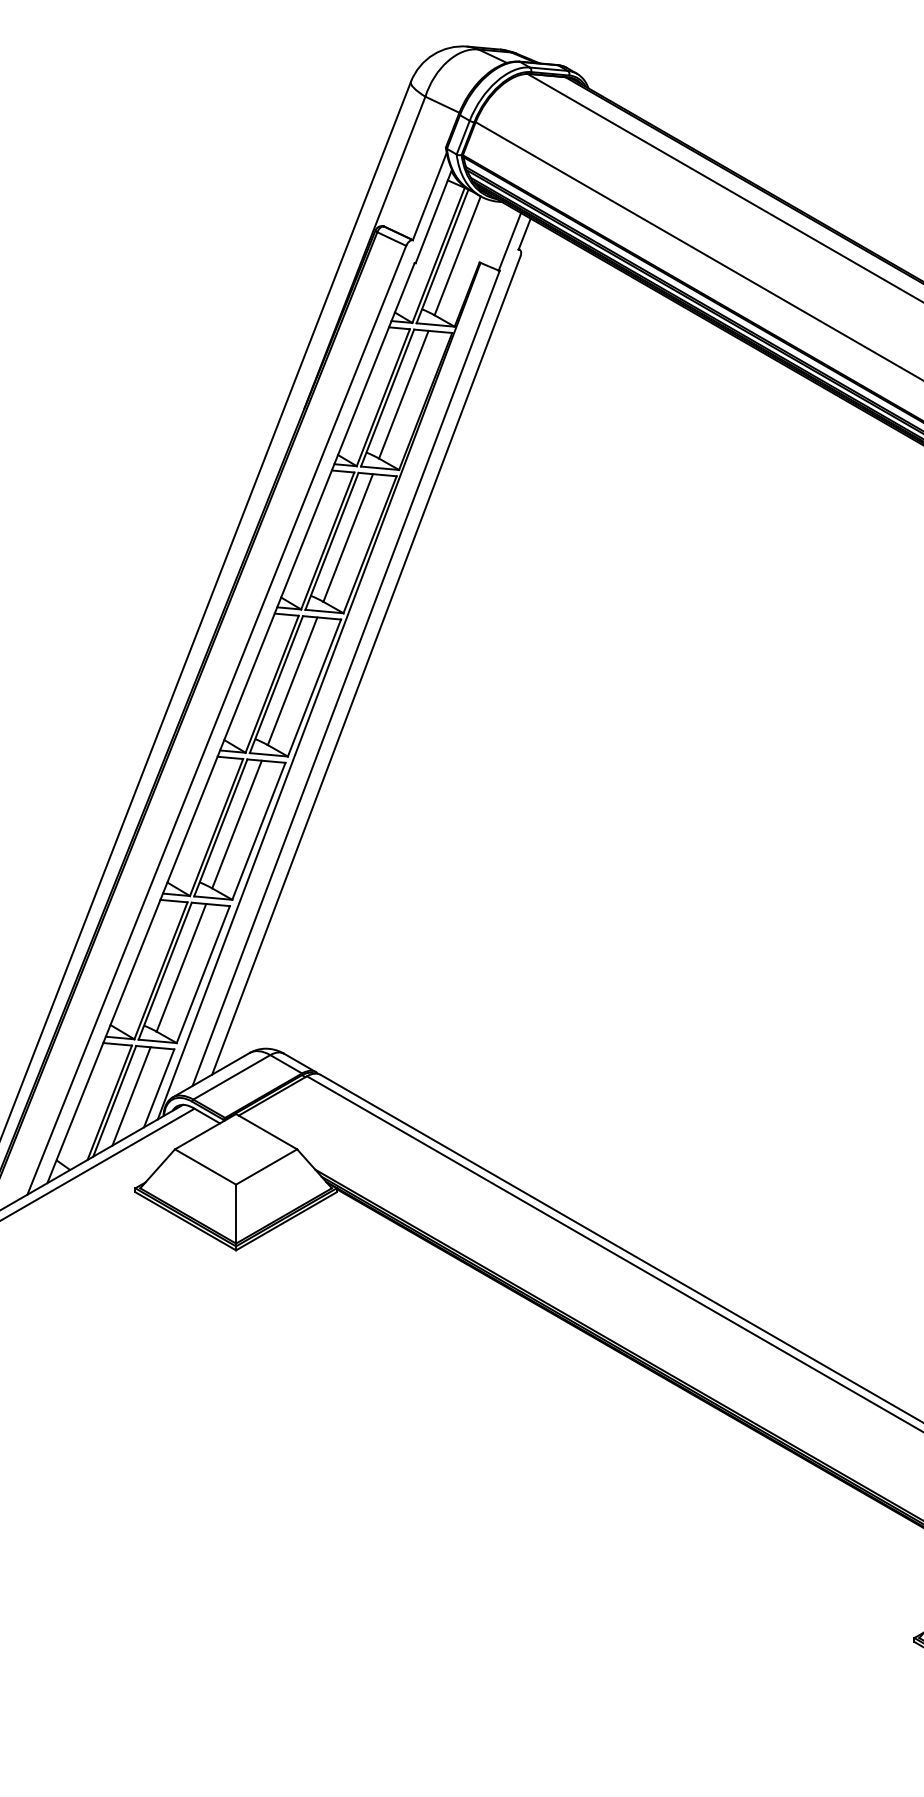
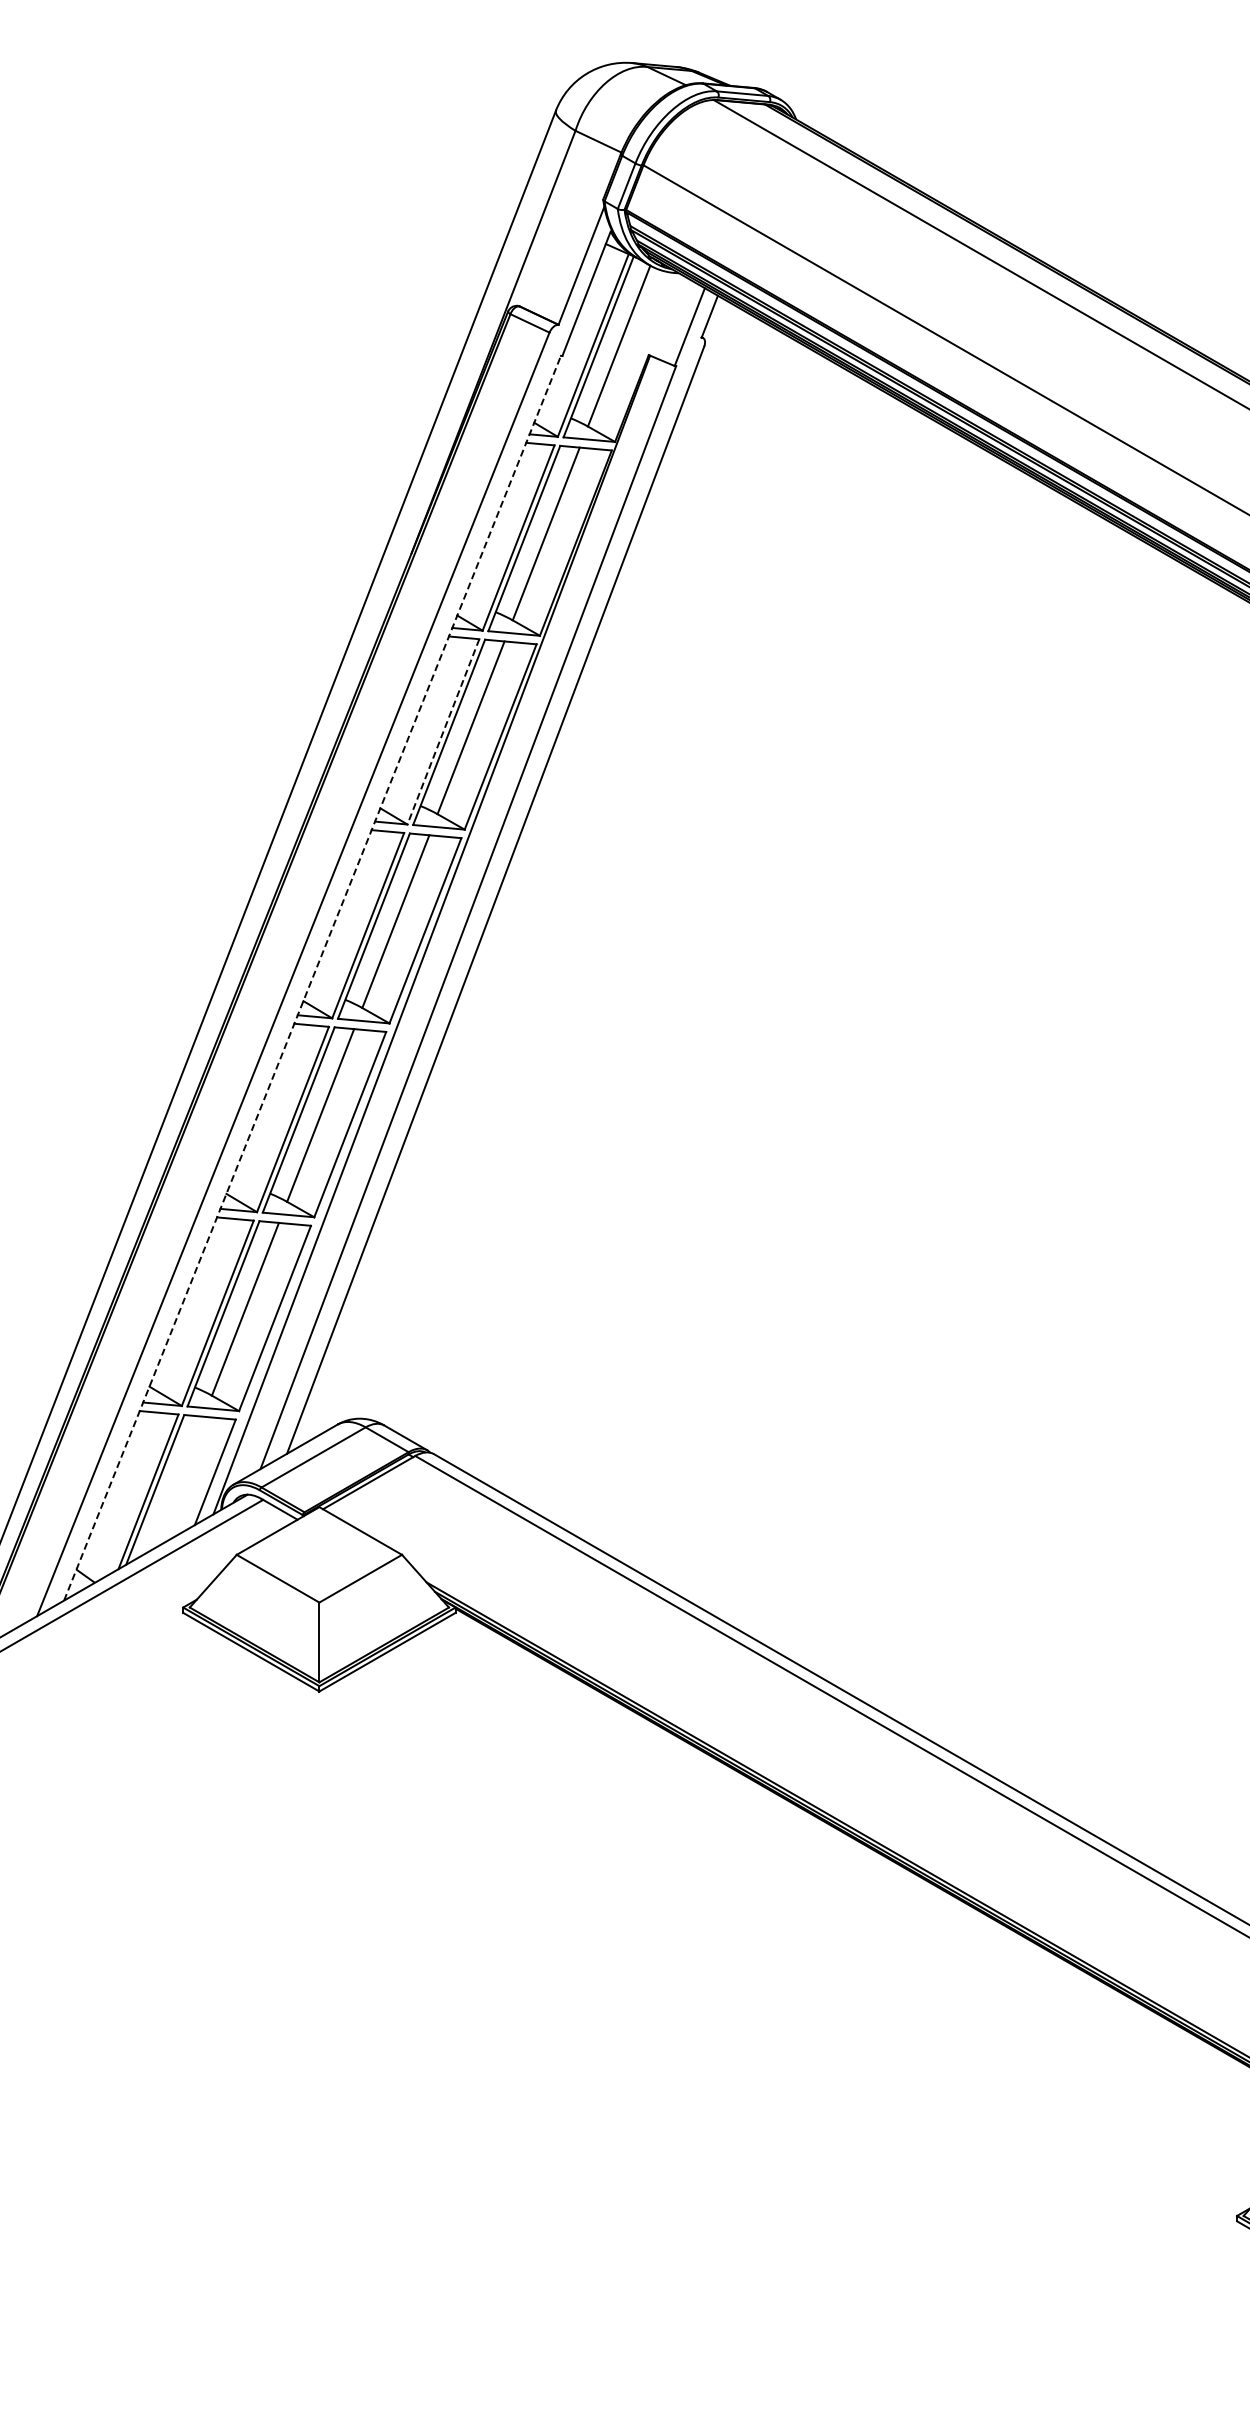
line: (327, 541) -> (443, 732), solid -> dashed
line: (231, 722) -> (312, 977), solid -> dashed
line: (131, 1095) -> (177, 1482), removed

